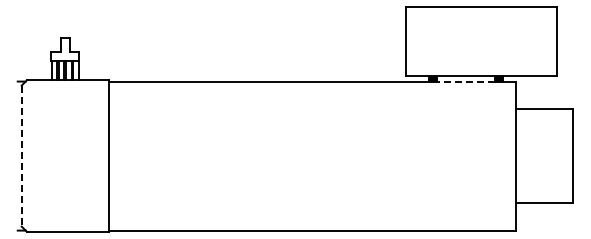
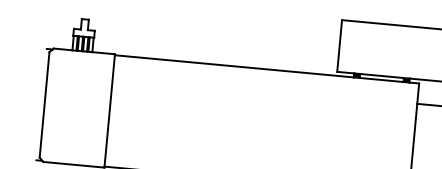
line: (465, 81) -> (381, 79), dashed -> solid
line: (21, 156) -> (44, 105), dashed -> solid

